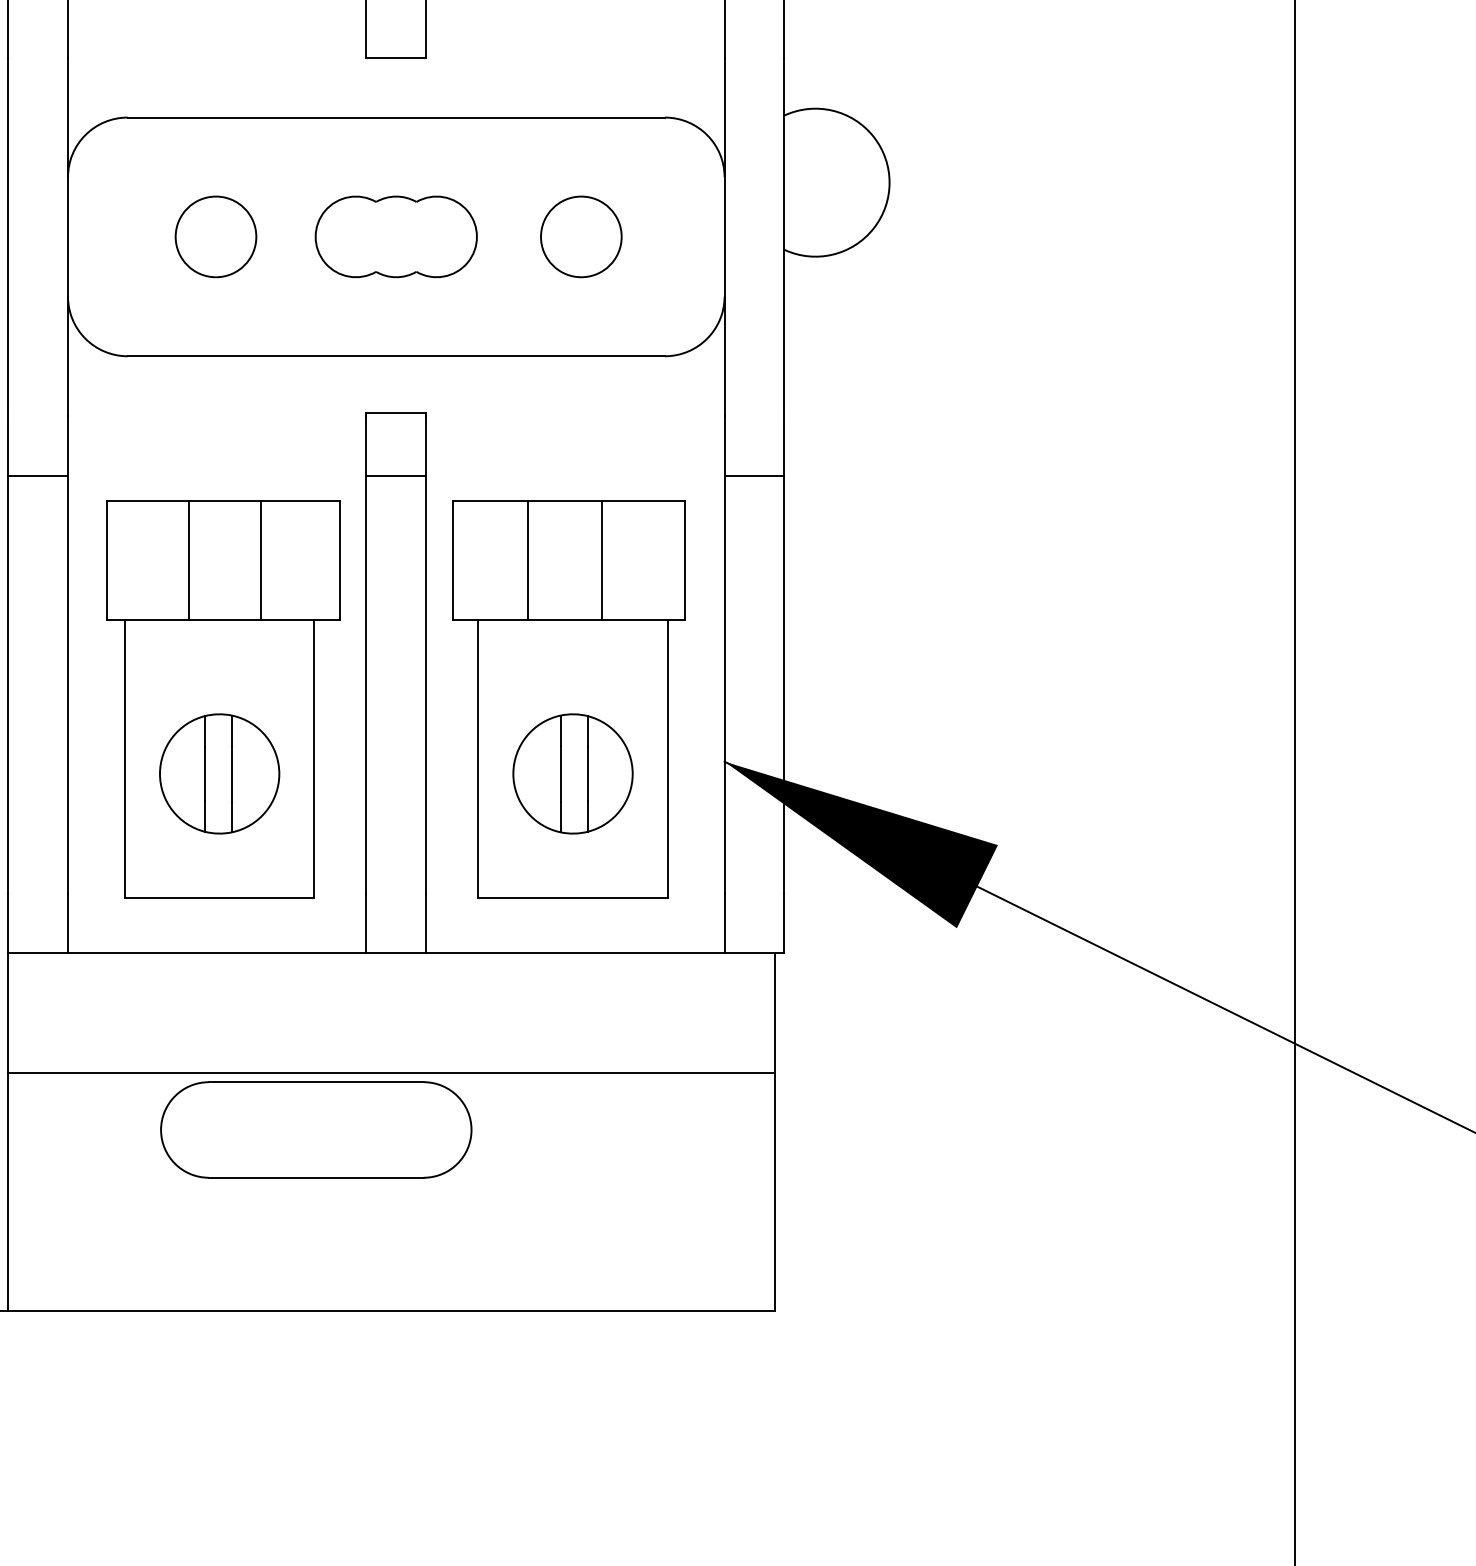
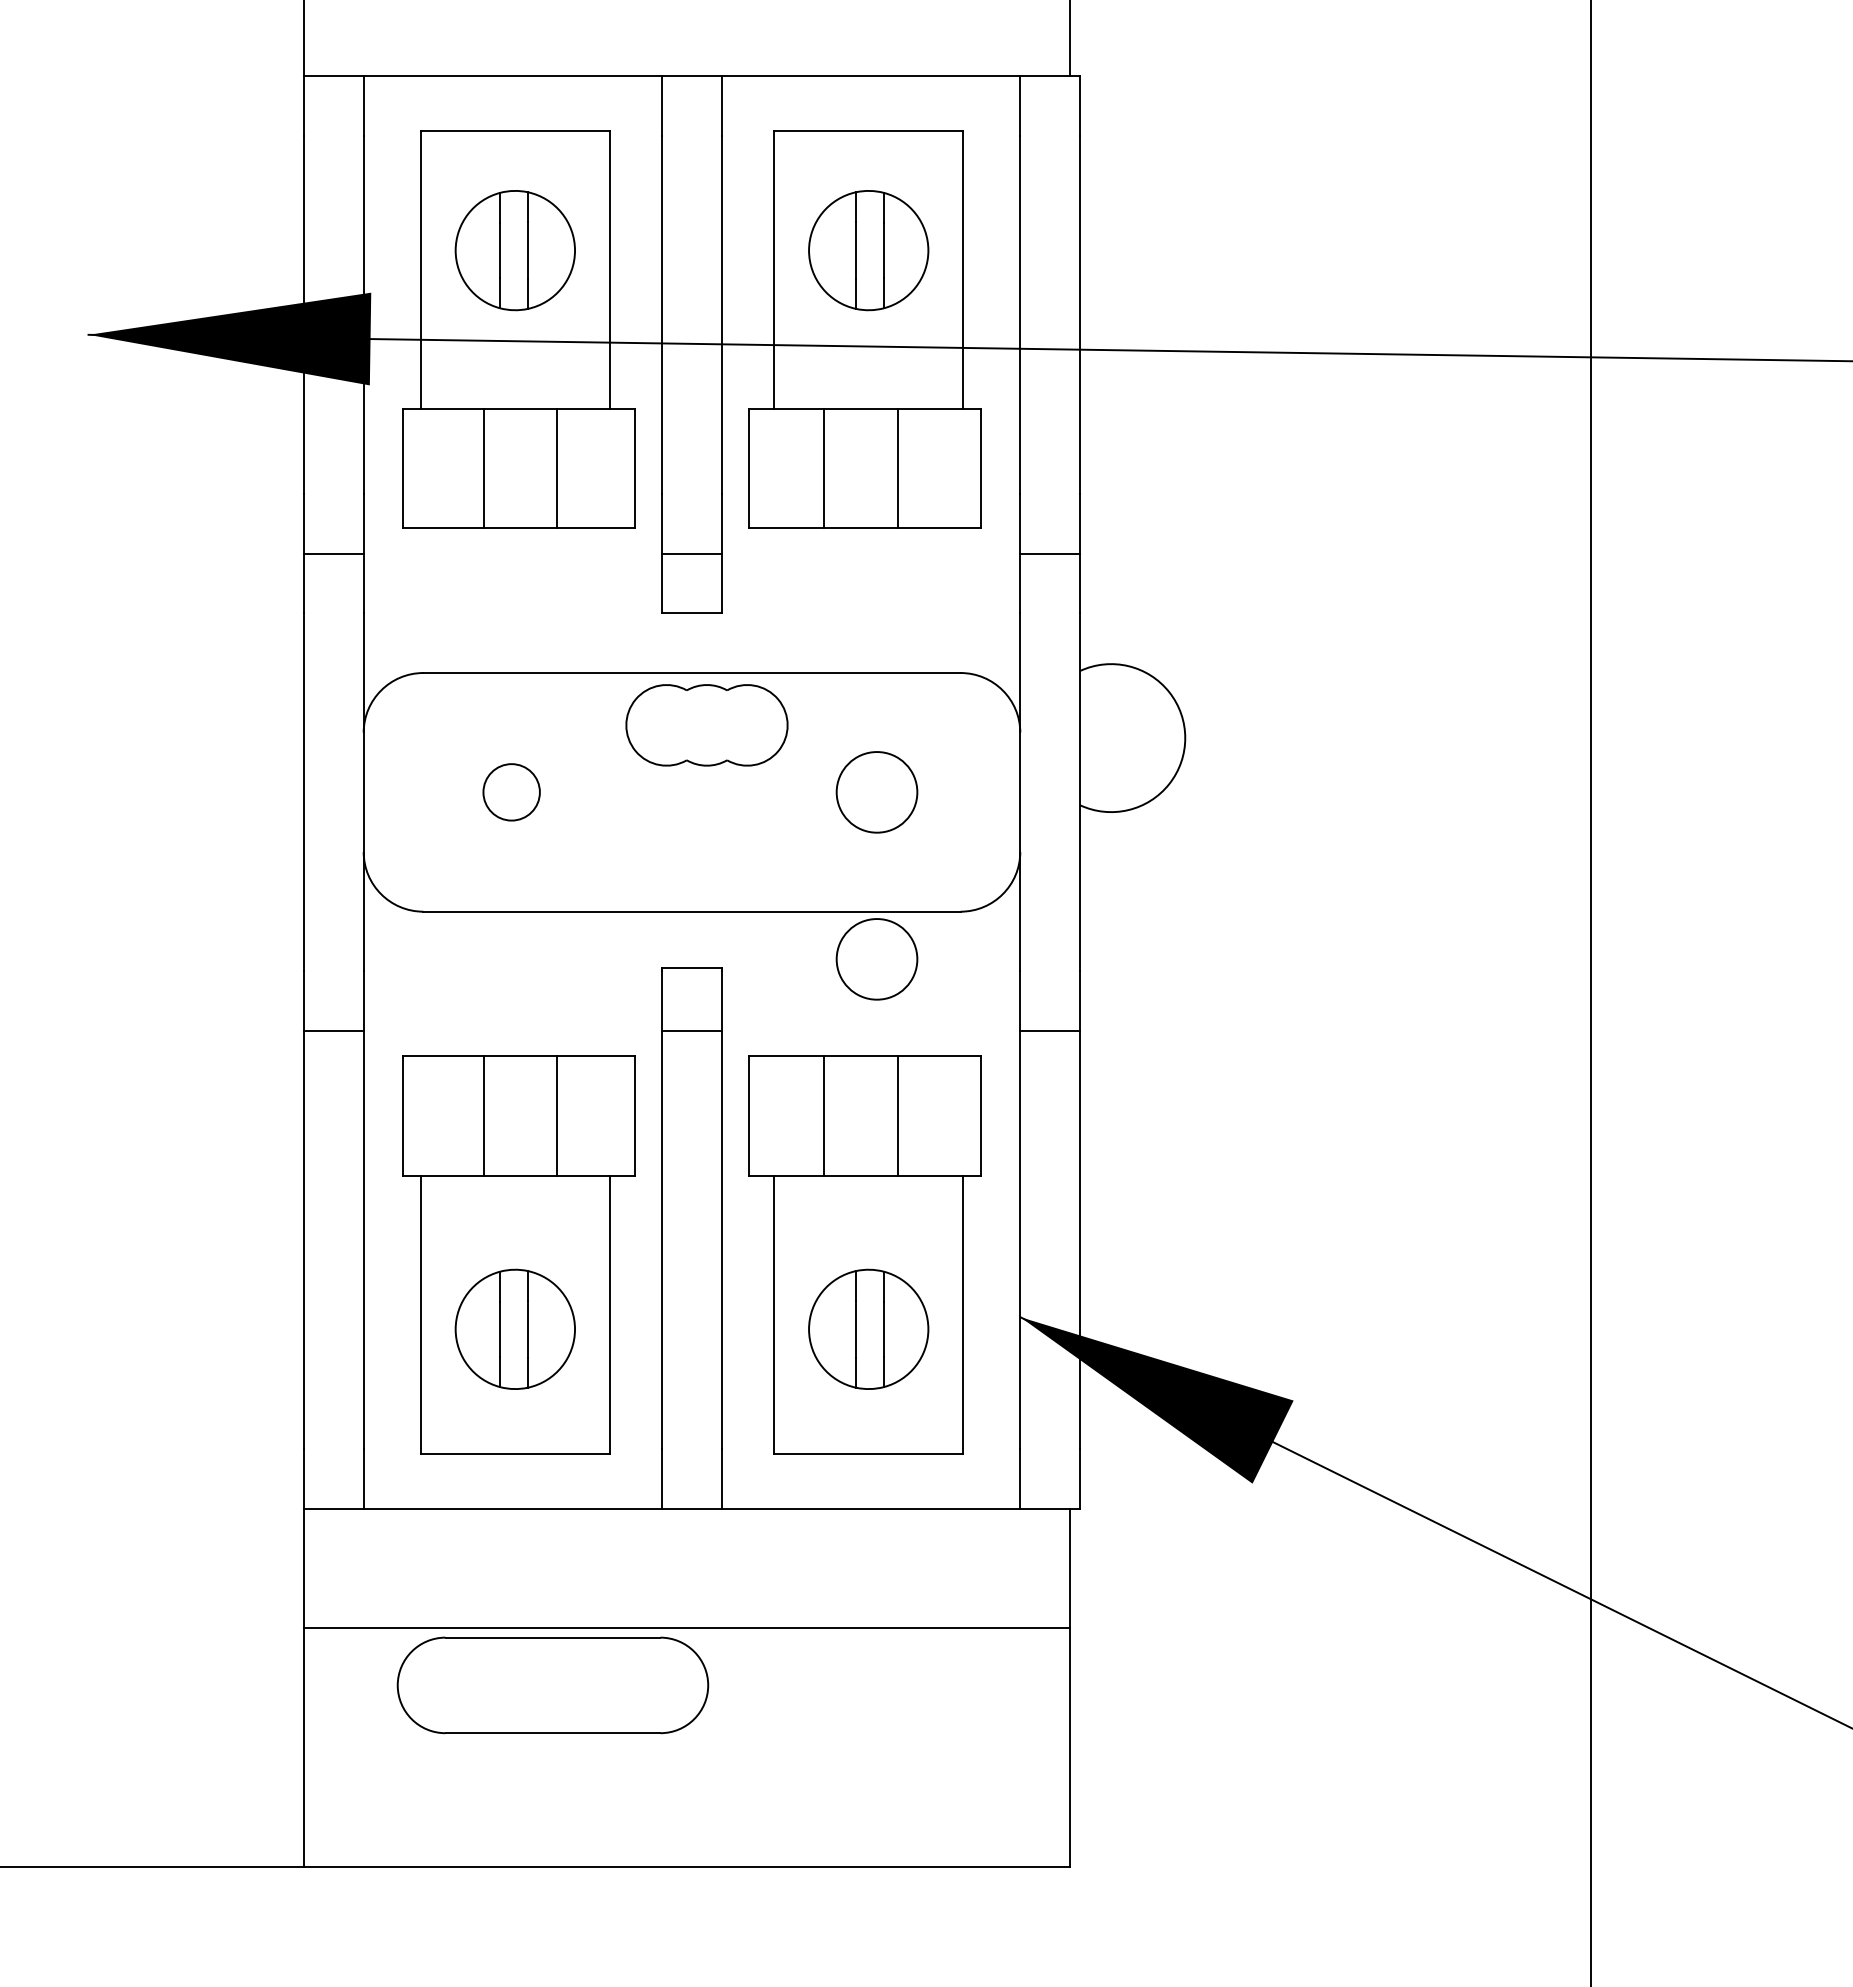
circle: (215, 237) -> (511, 792), size x0.7
part: (395, 237) -> (706, 725), moved
circle: (580, 404) -> (876, 959), added
part: (315, 1130) -> (552, 1685), moved

